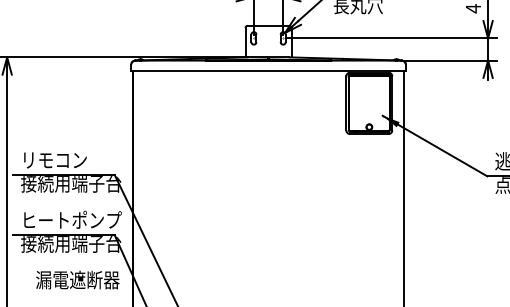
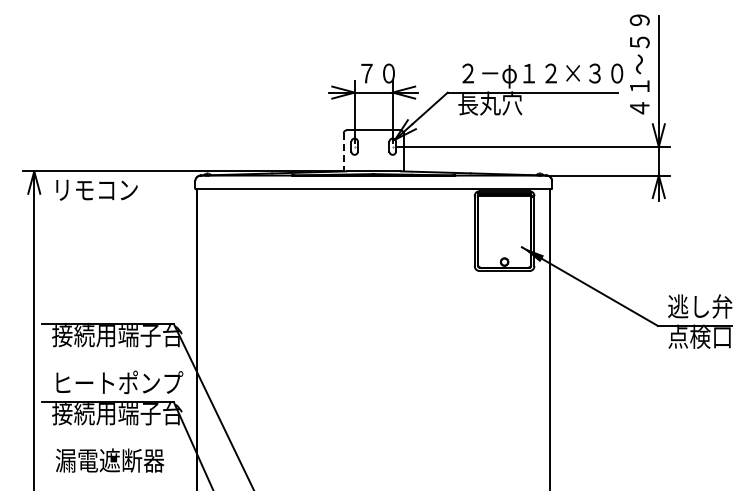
line: (245, 42) -> (343, 152), solid -> dashed
text: (55, 159) -> (96, 189), moved
text: (78, 279) -> (110, 460), moved

